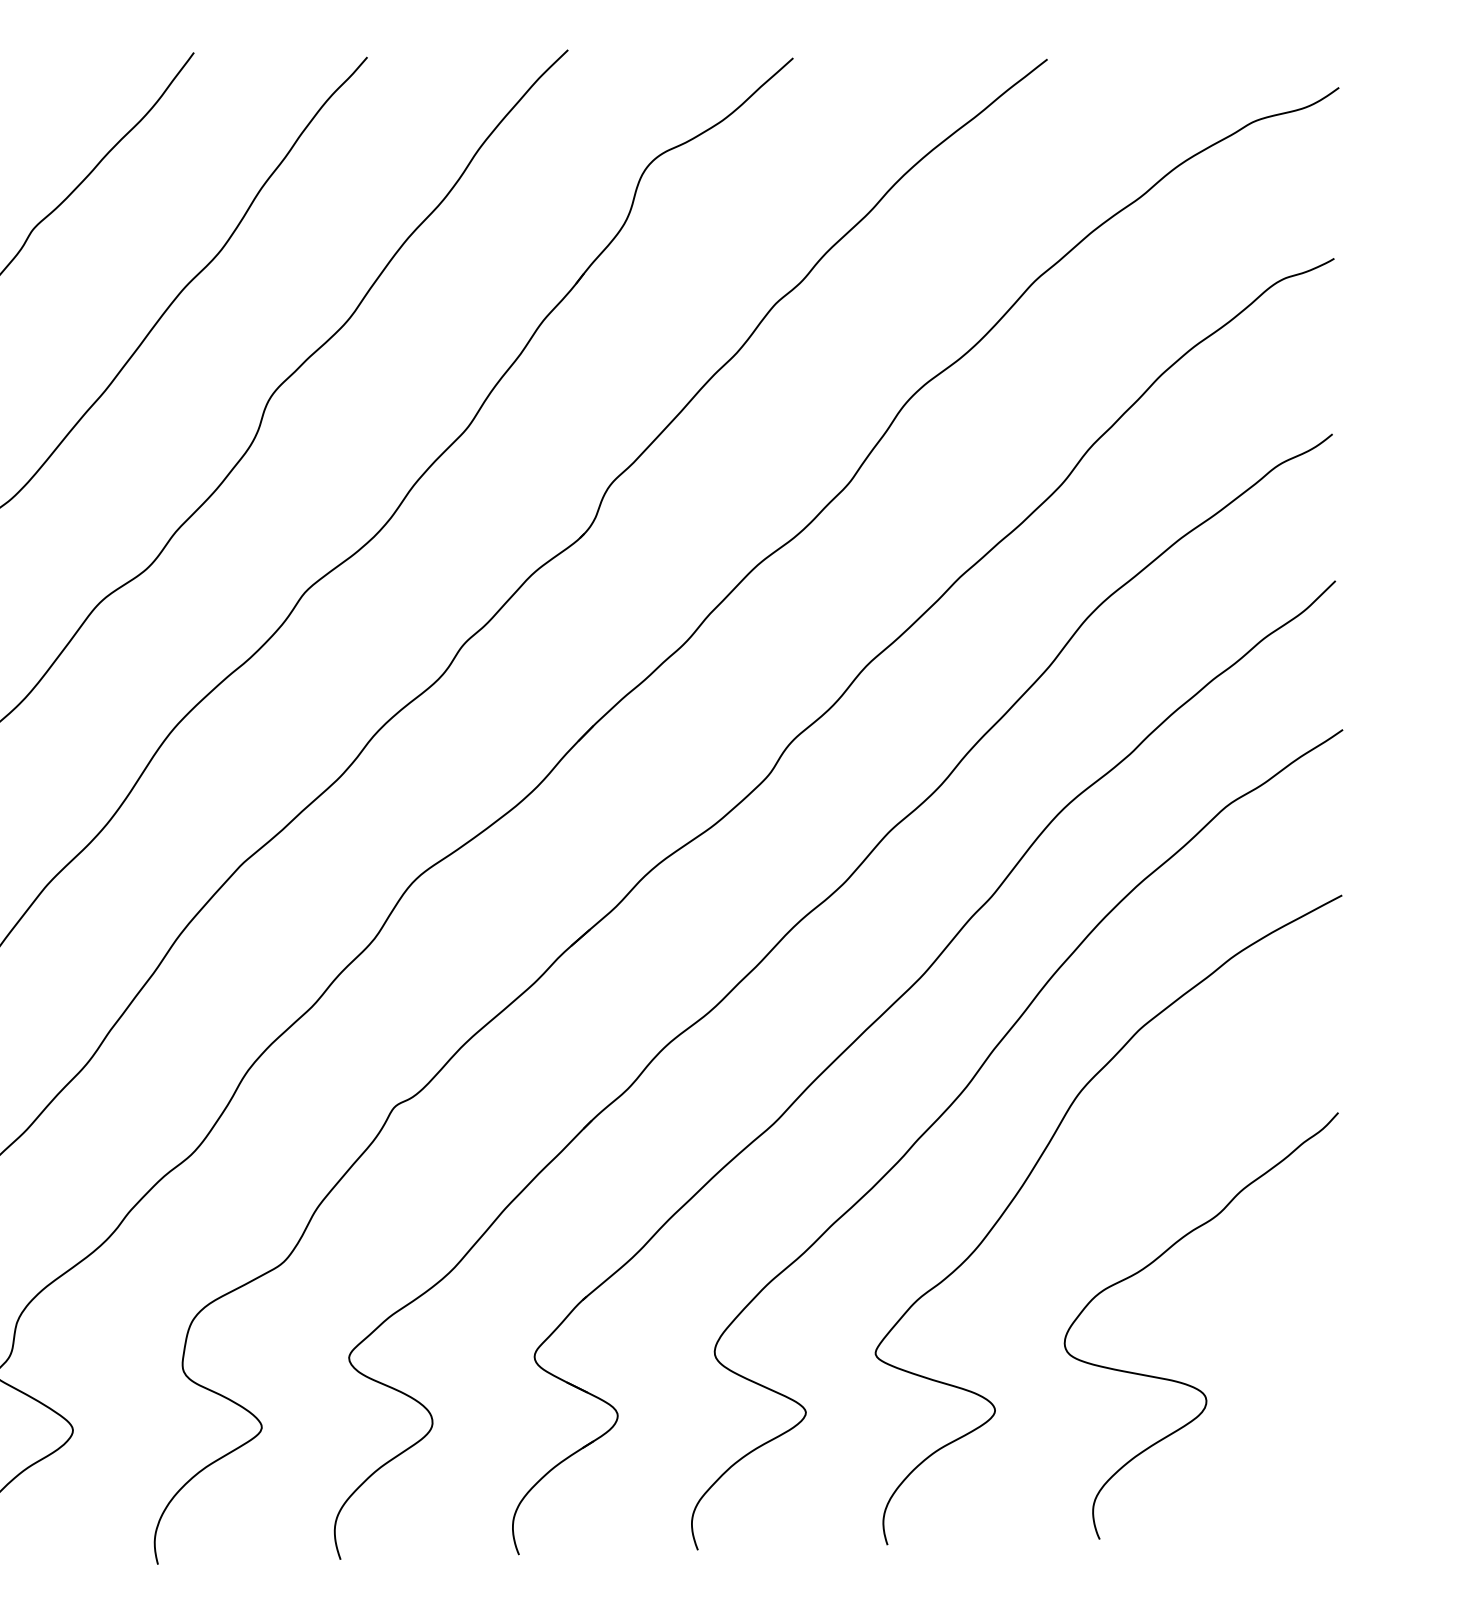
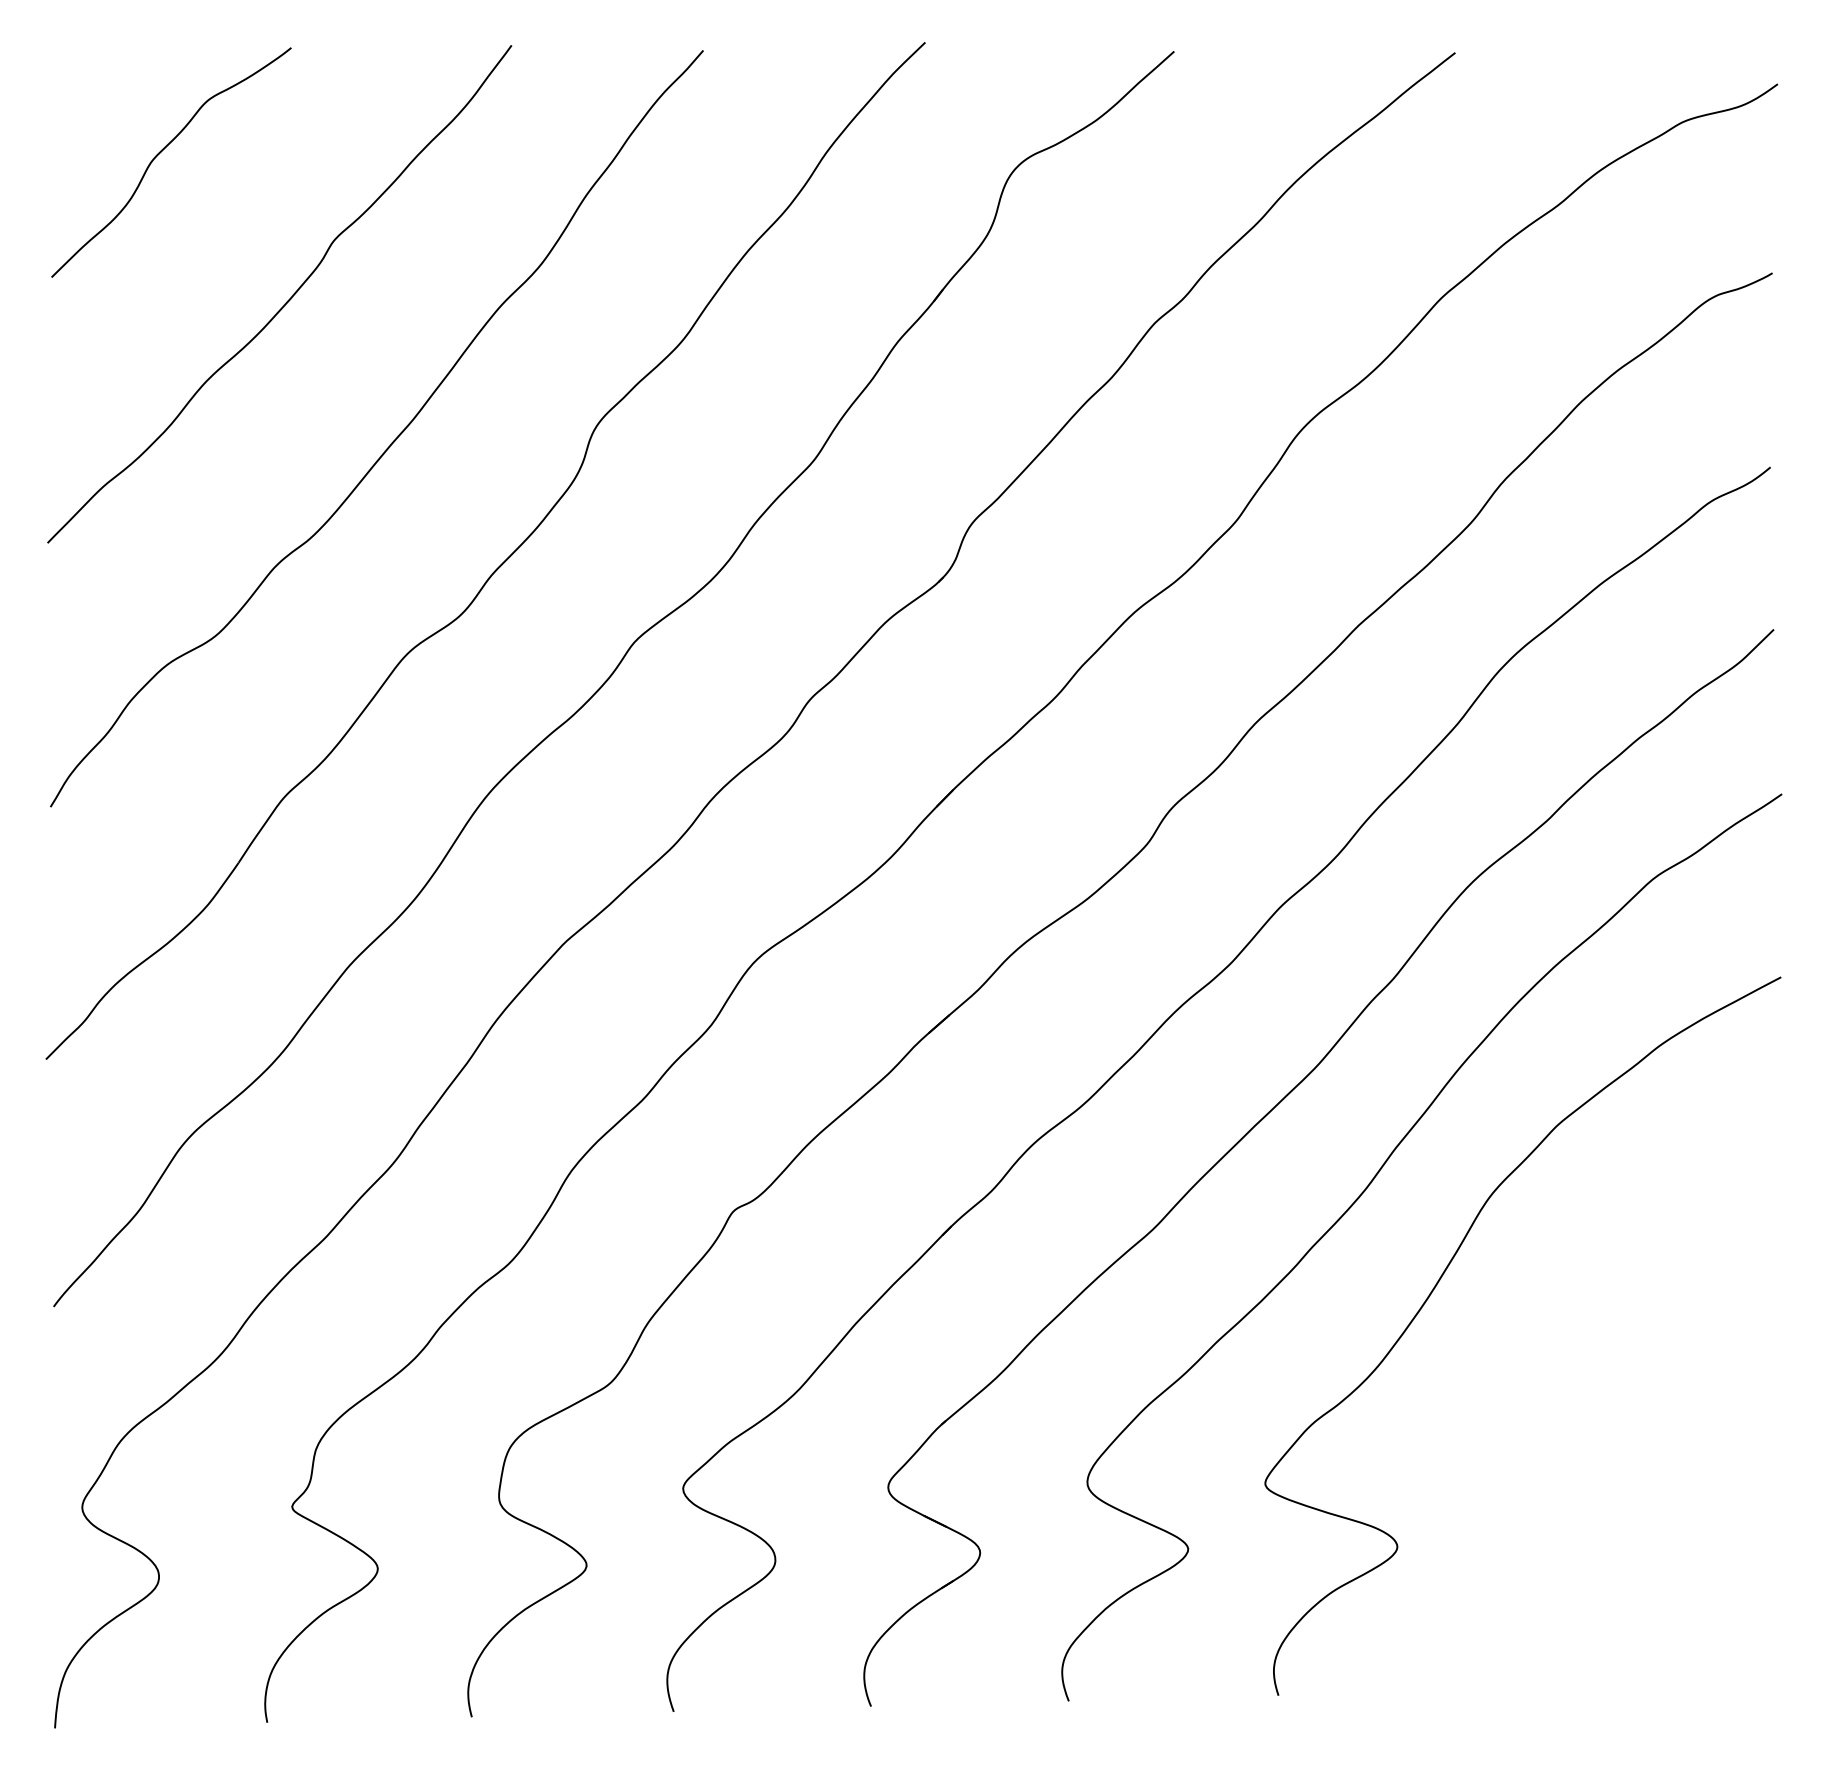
curve: (1182, 1382) -> (1604, 1515), removed

